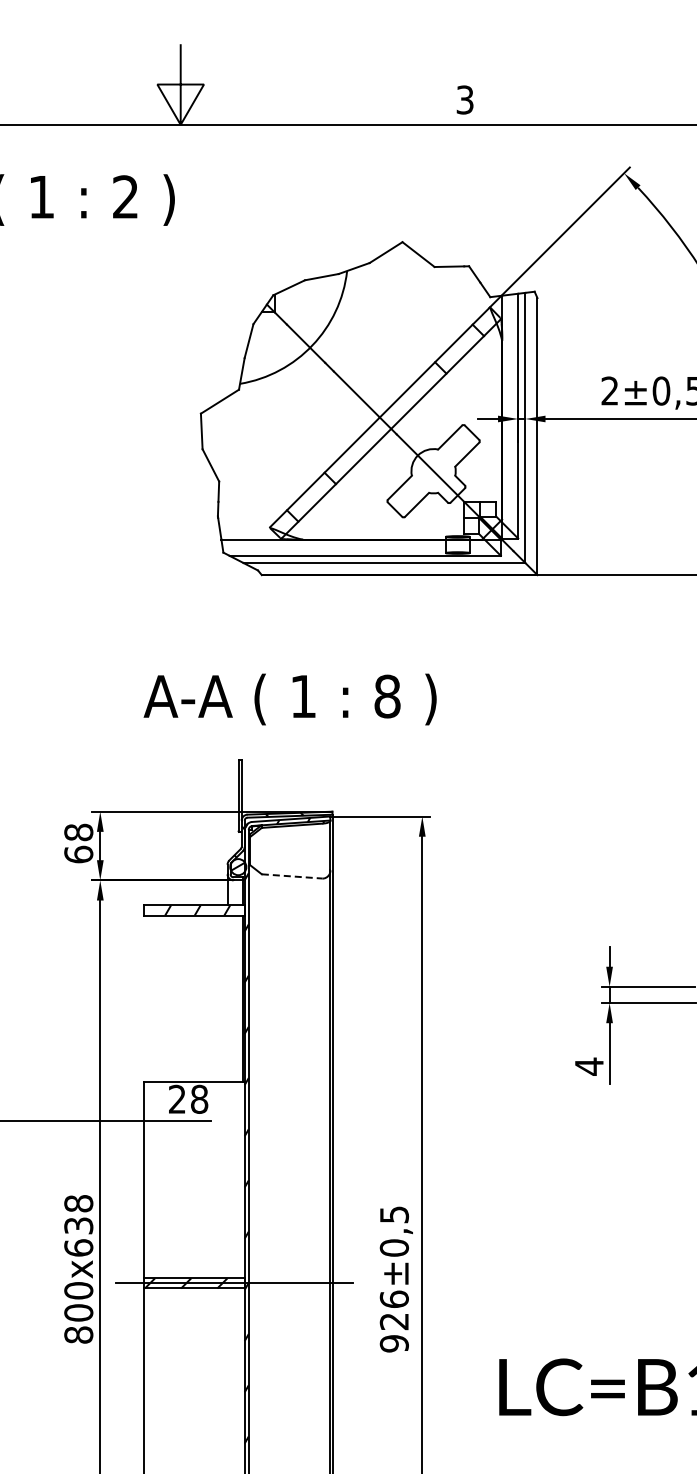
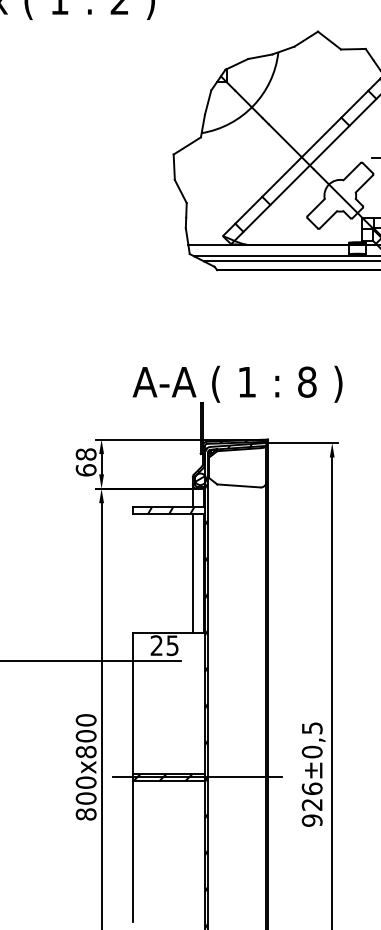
text: (289, 699) -> (237, 384), moved
line: (292, 876) -> (239, 486), dashed -> solid
line: (227, 998) -> (192, 573), added
text: (199, 1098) -> (172, 645), 28 -> 25
text: (78, 1225) -> (85, 735), x638 -> x800

